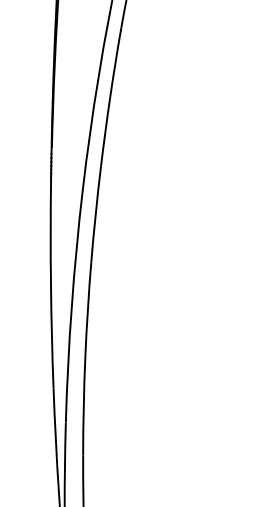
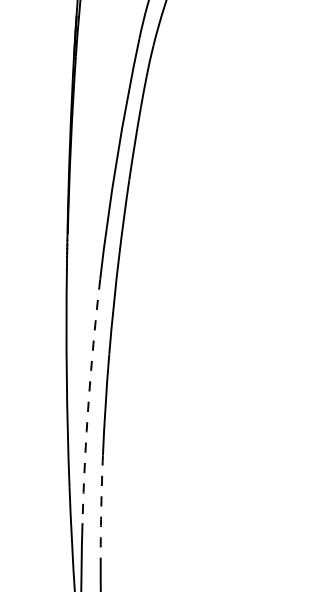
arc: (71, 306) -> (88, 401), solid -> dashed
arc: (83, 406) -> (101, 506), solid -> dashed

